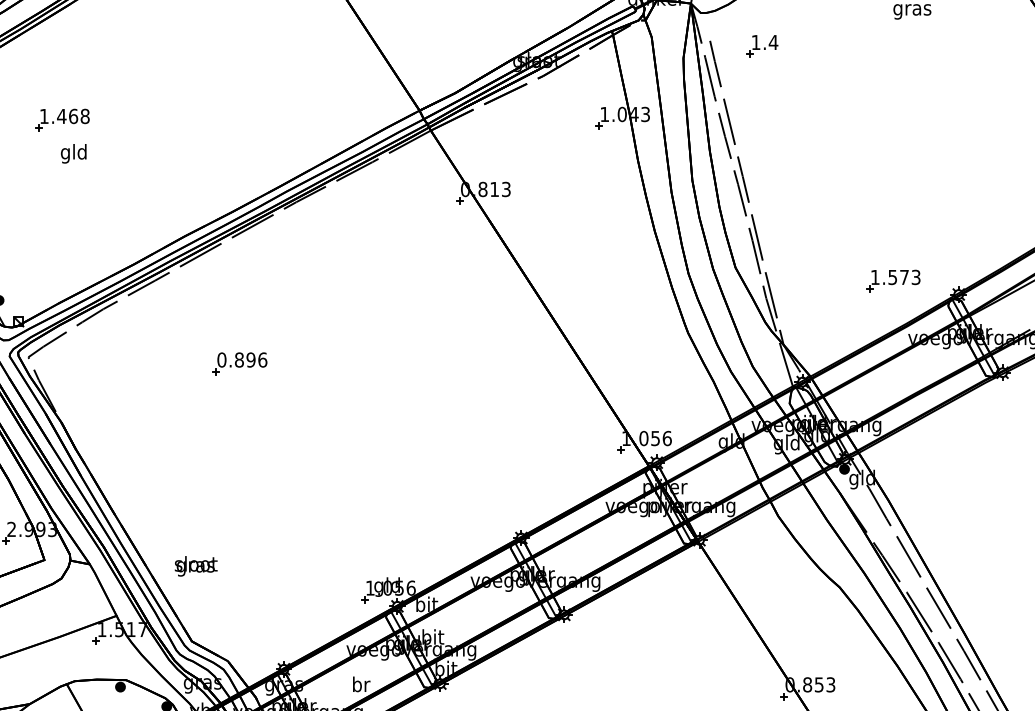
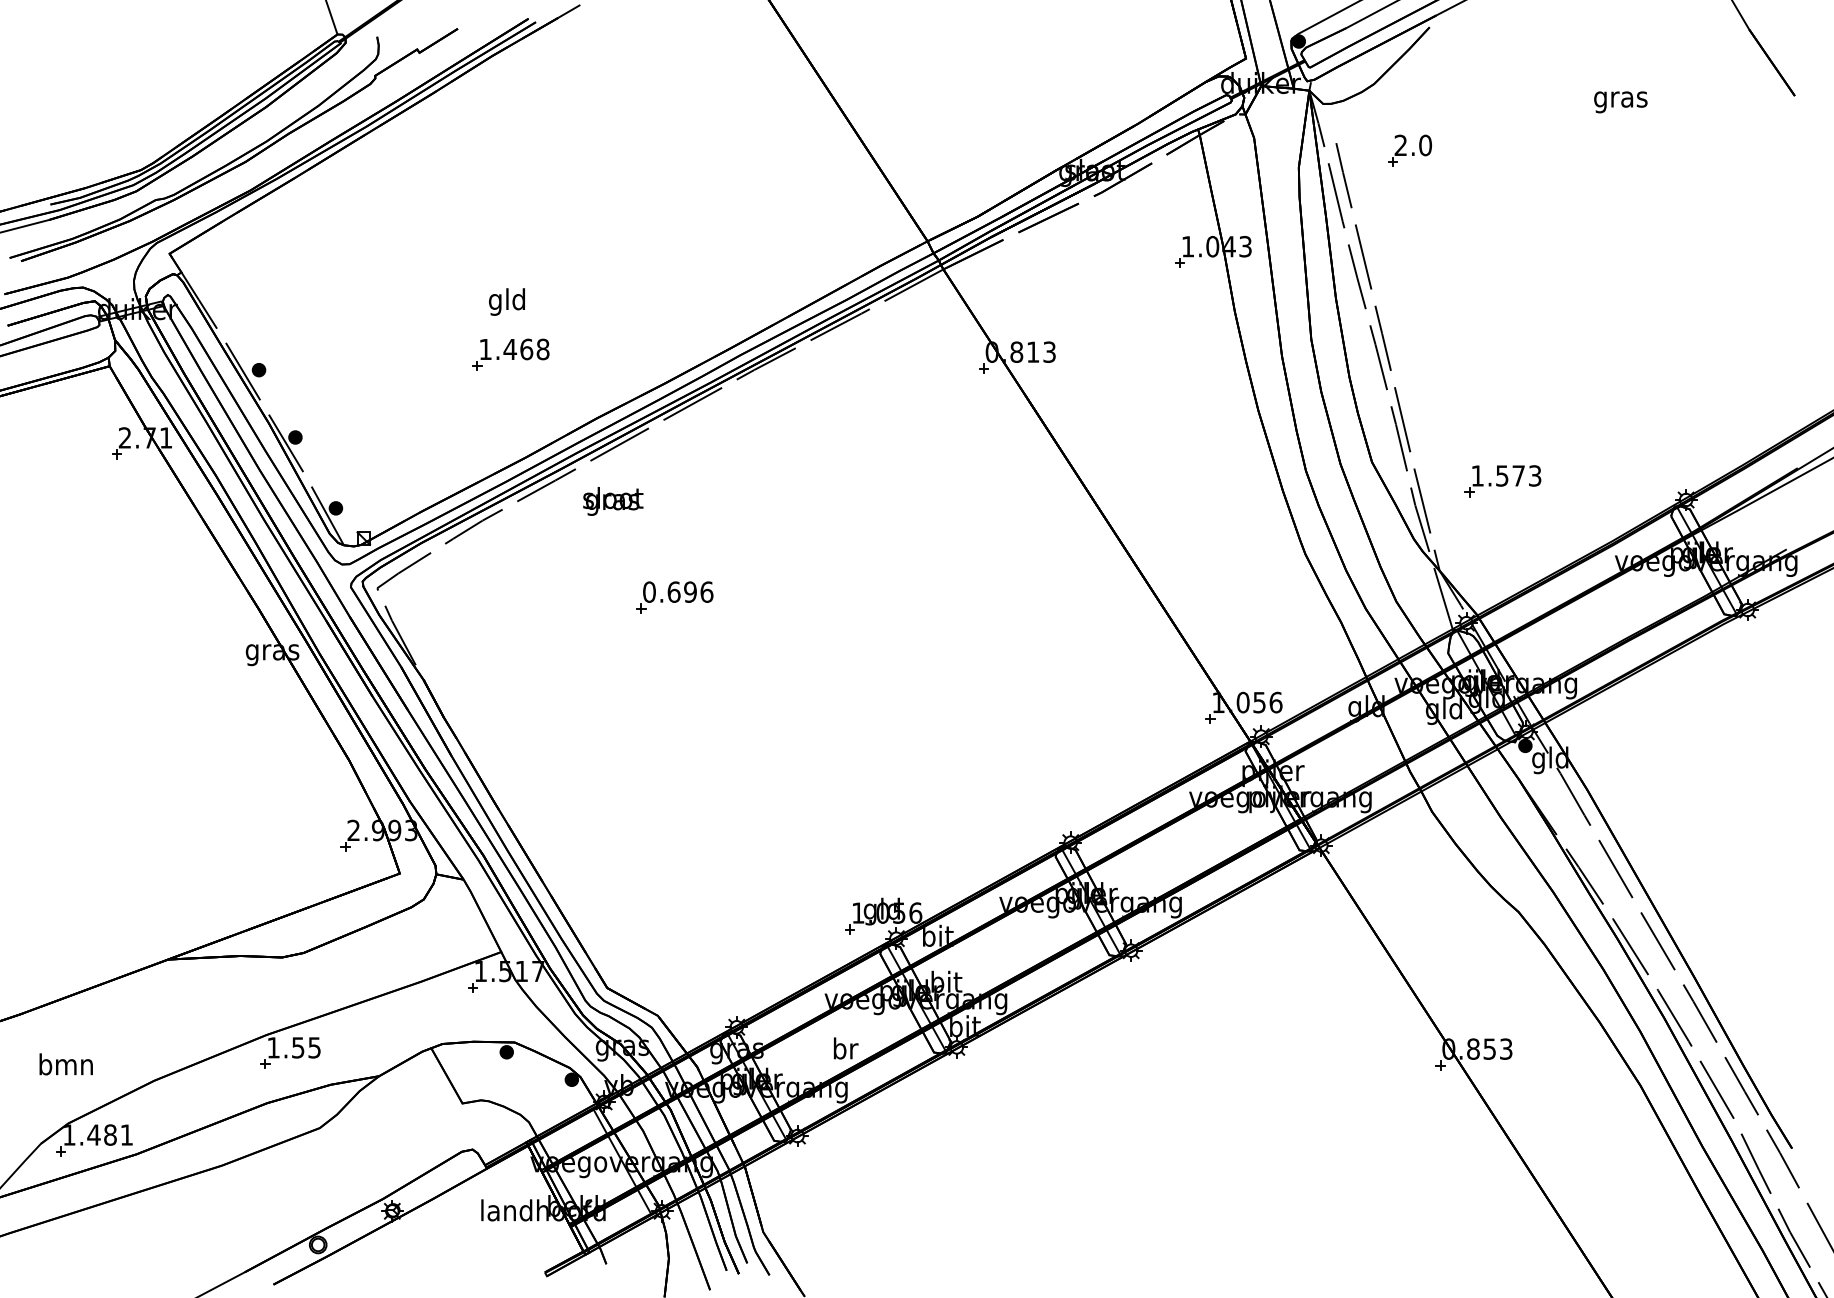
text: (765, 42) -> (1413, 145), 1.4 -> 2.0
part: (62, 120) -> (510, 354), moved
text: (73, 153) -> (506, 301), moved
part: (892, 281) -> (1502, 481), moved
text: (239, 359) -> (673, 591), 0.896 -> 0.696
text: (196, 566) -> (613, 501), moved

